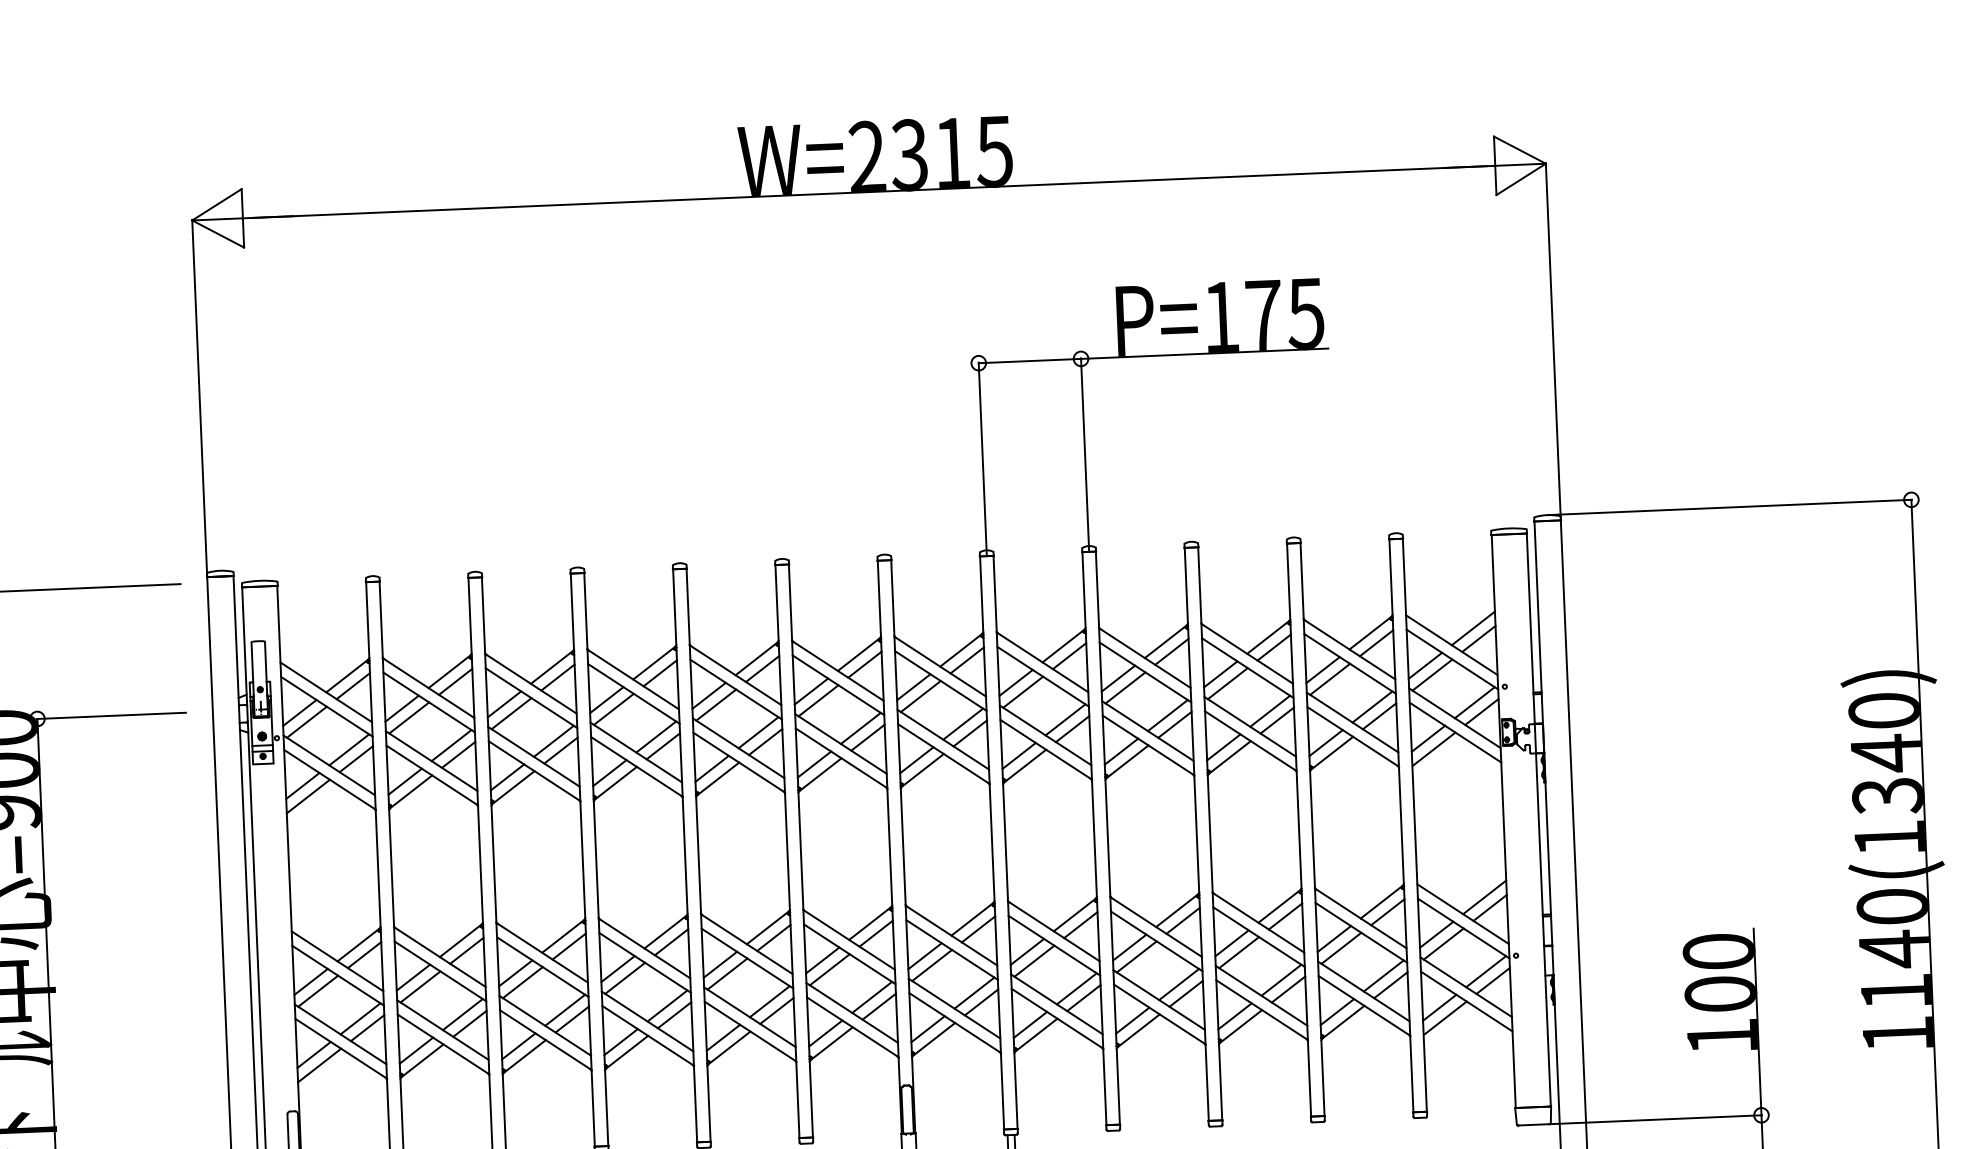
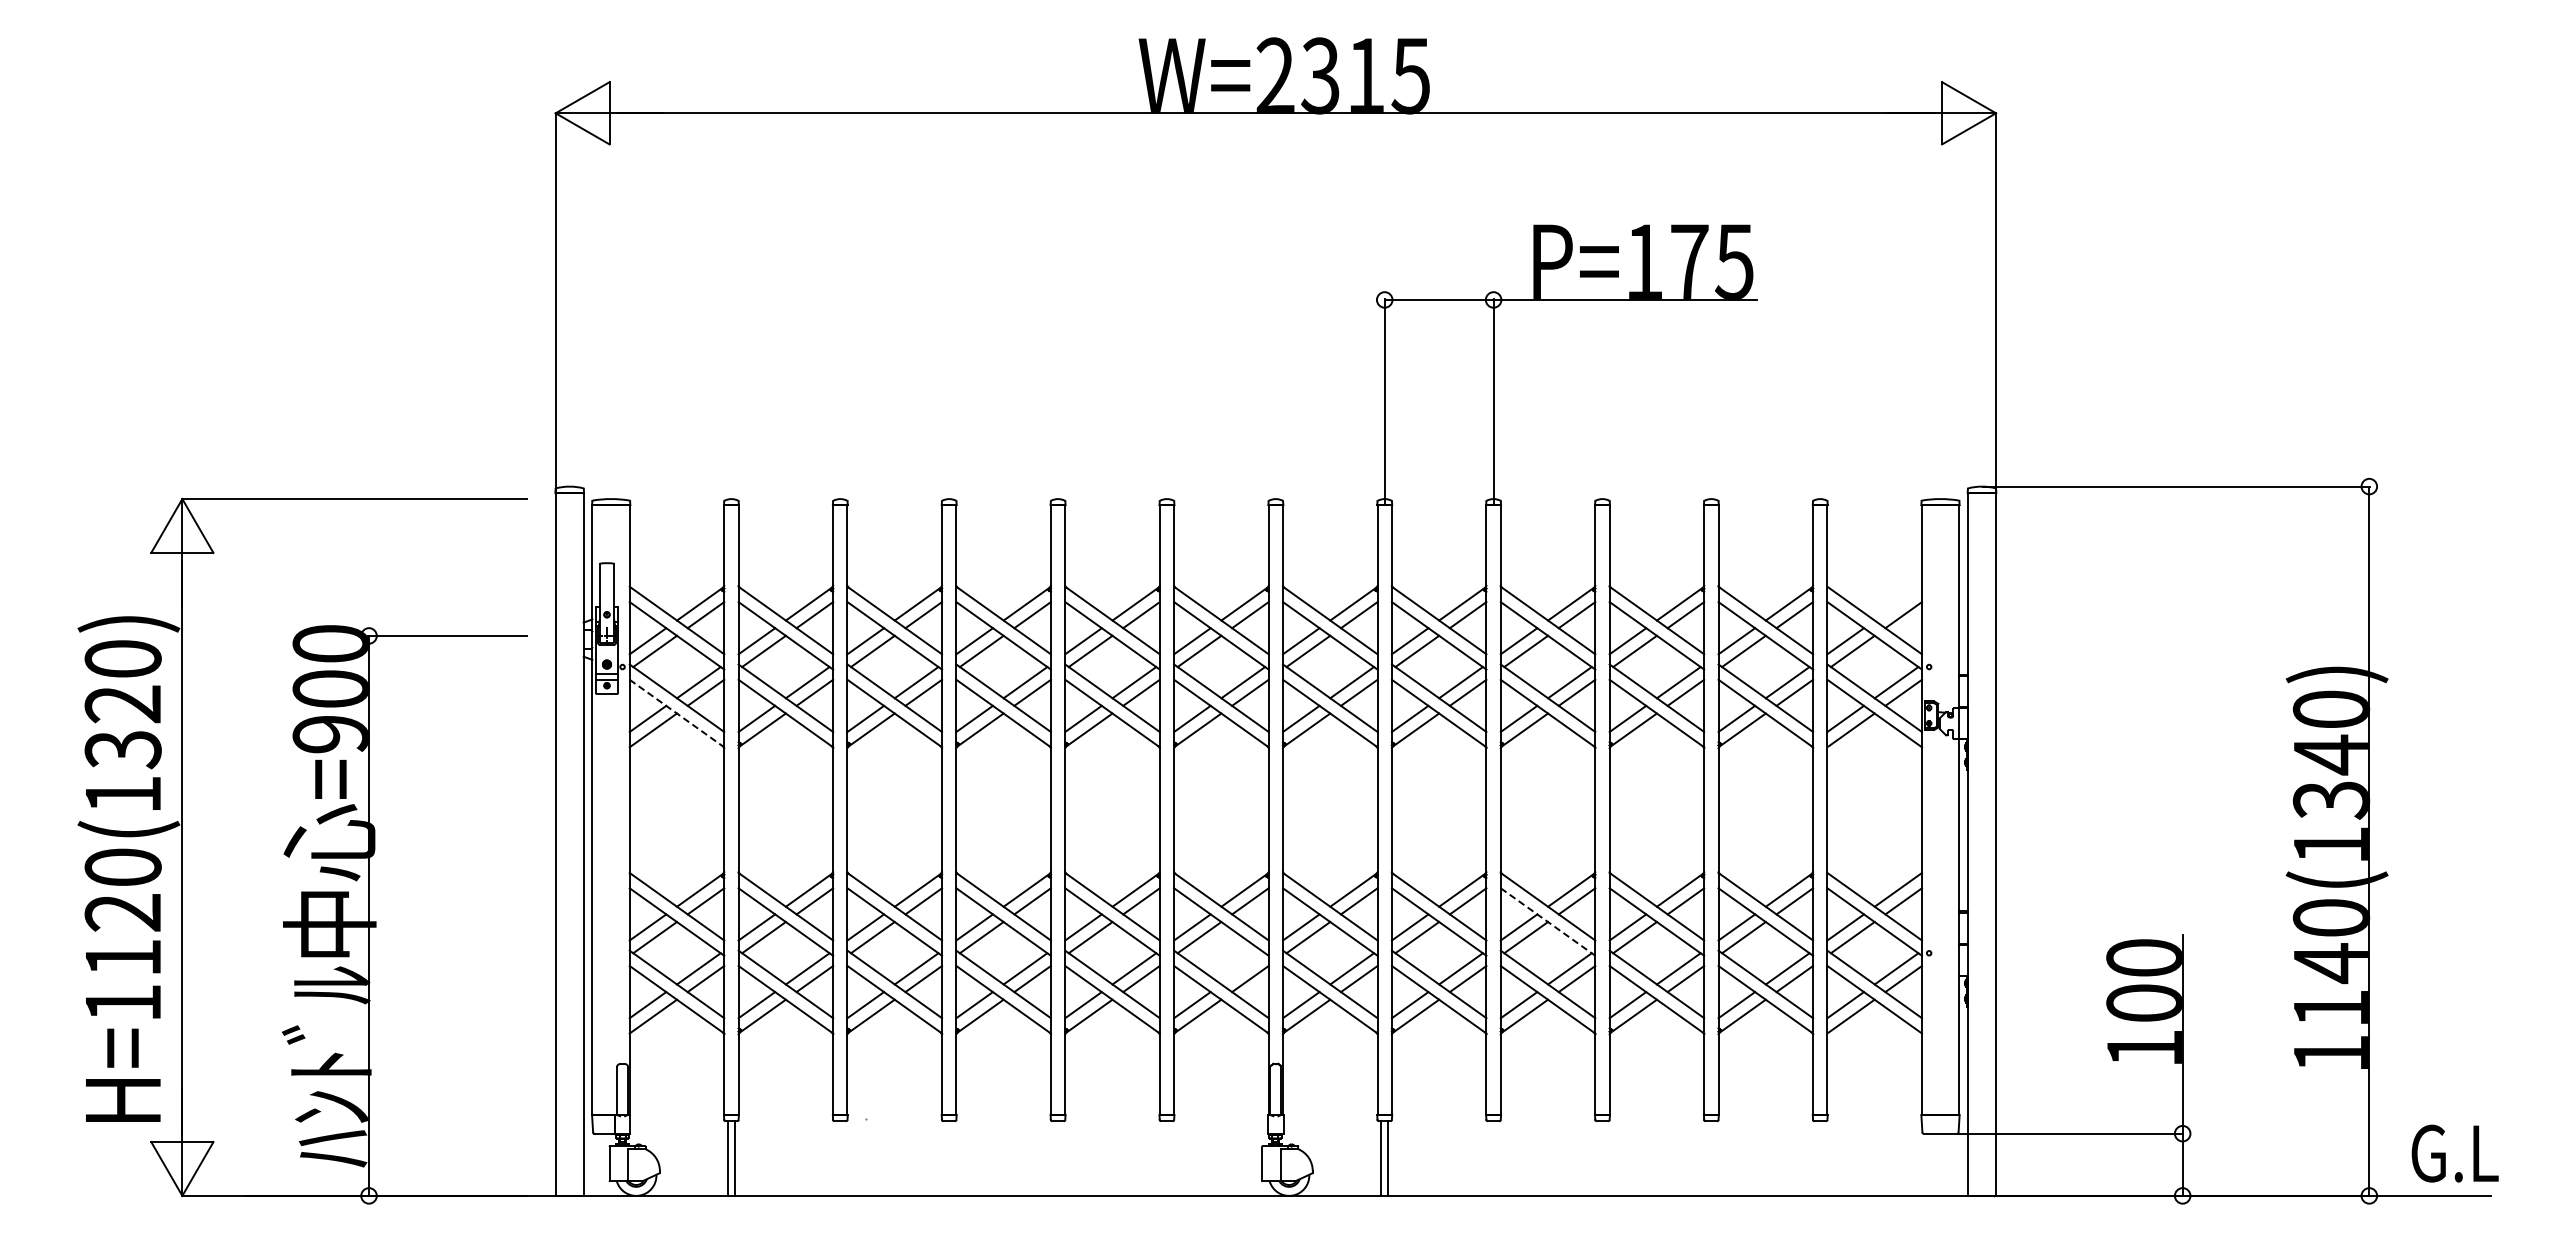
line: (1472, 628) -> (1897, 603), removed
line: (330, 779) -> (677, 713), solid -> dashed
line: (1157, 941) -> (1548, 922), solid -> dashed
line: (872, 997) -> (1243, 968), removed

